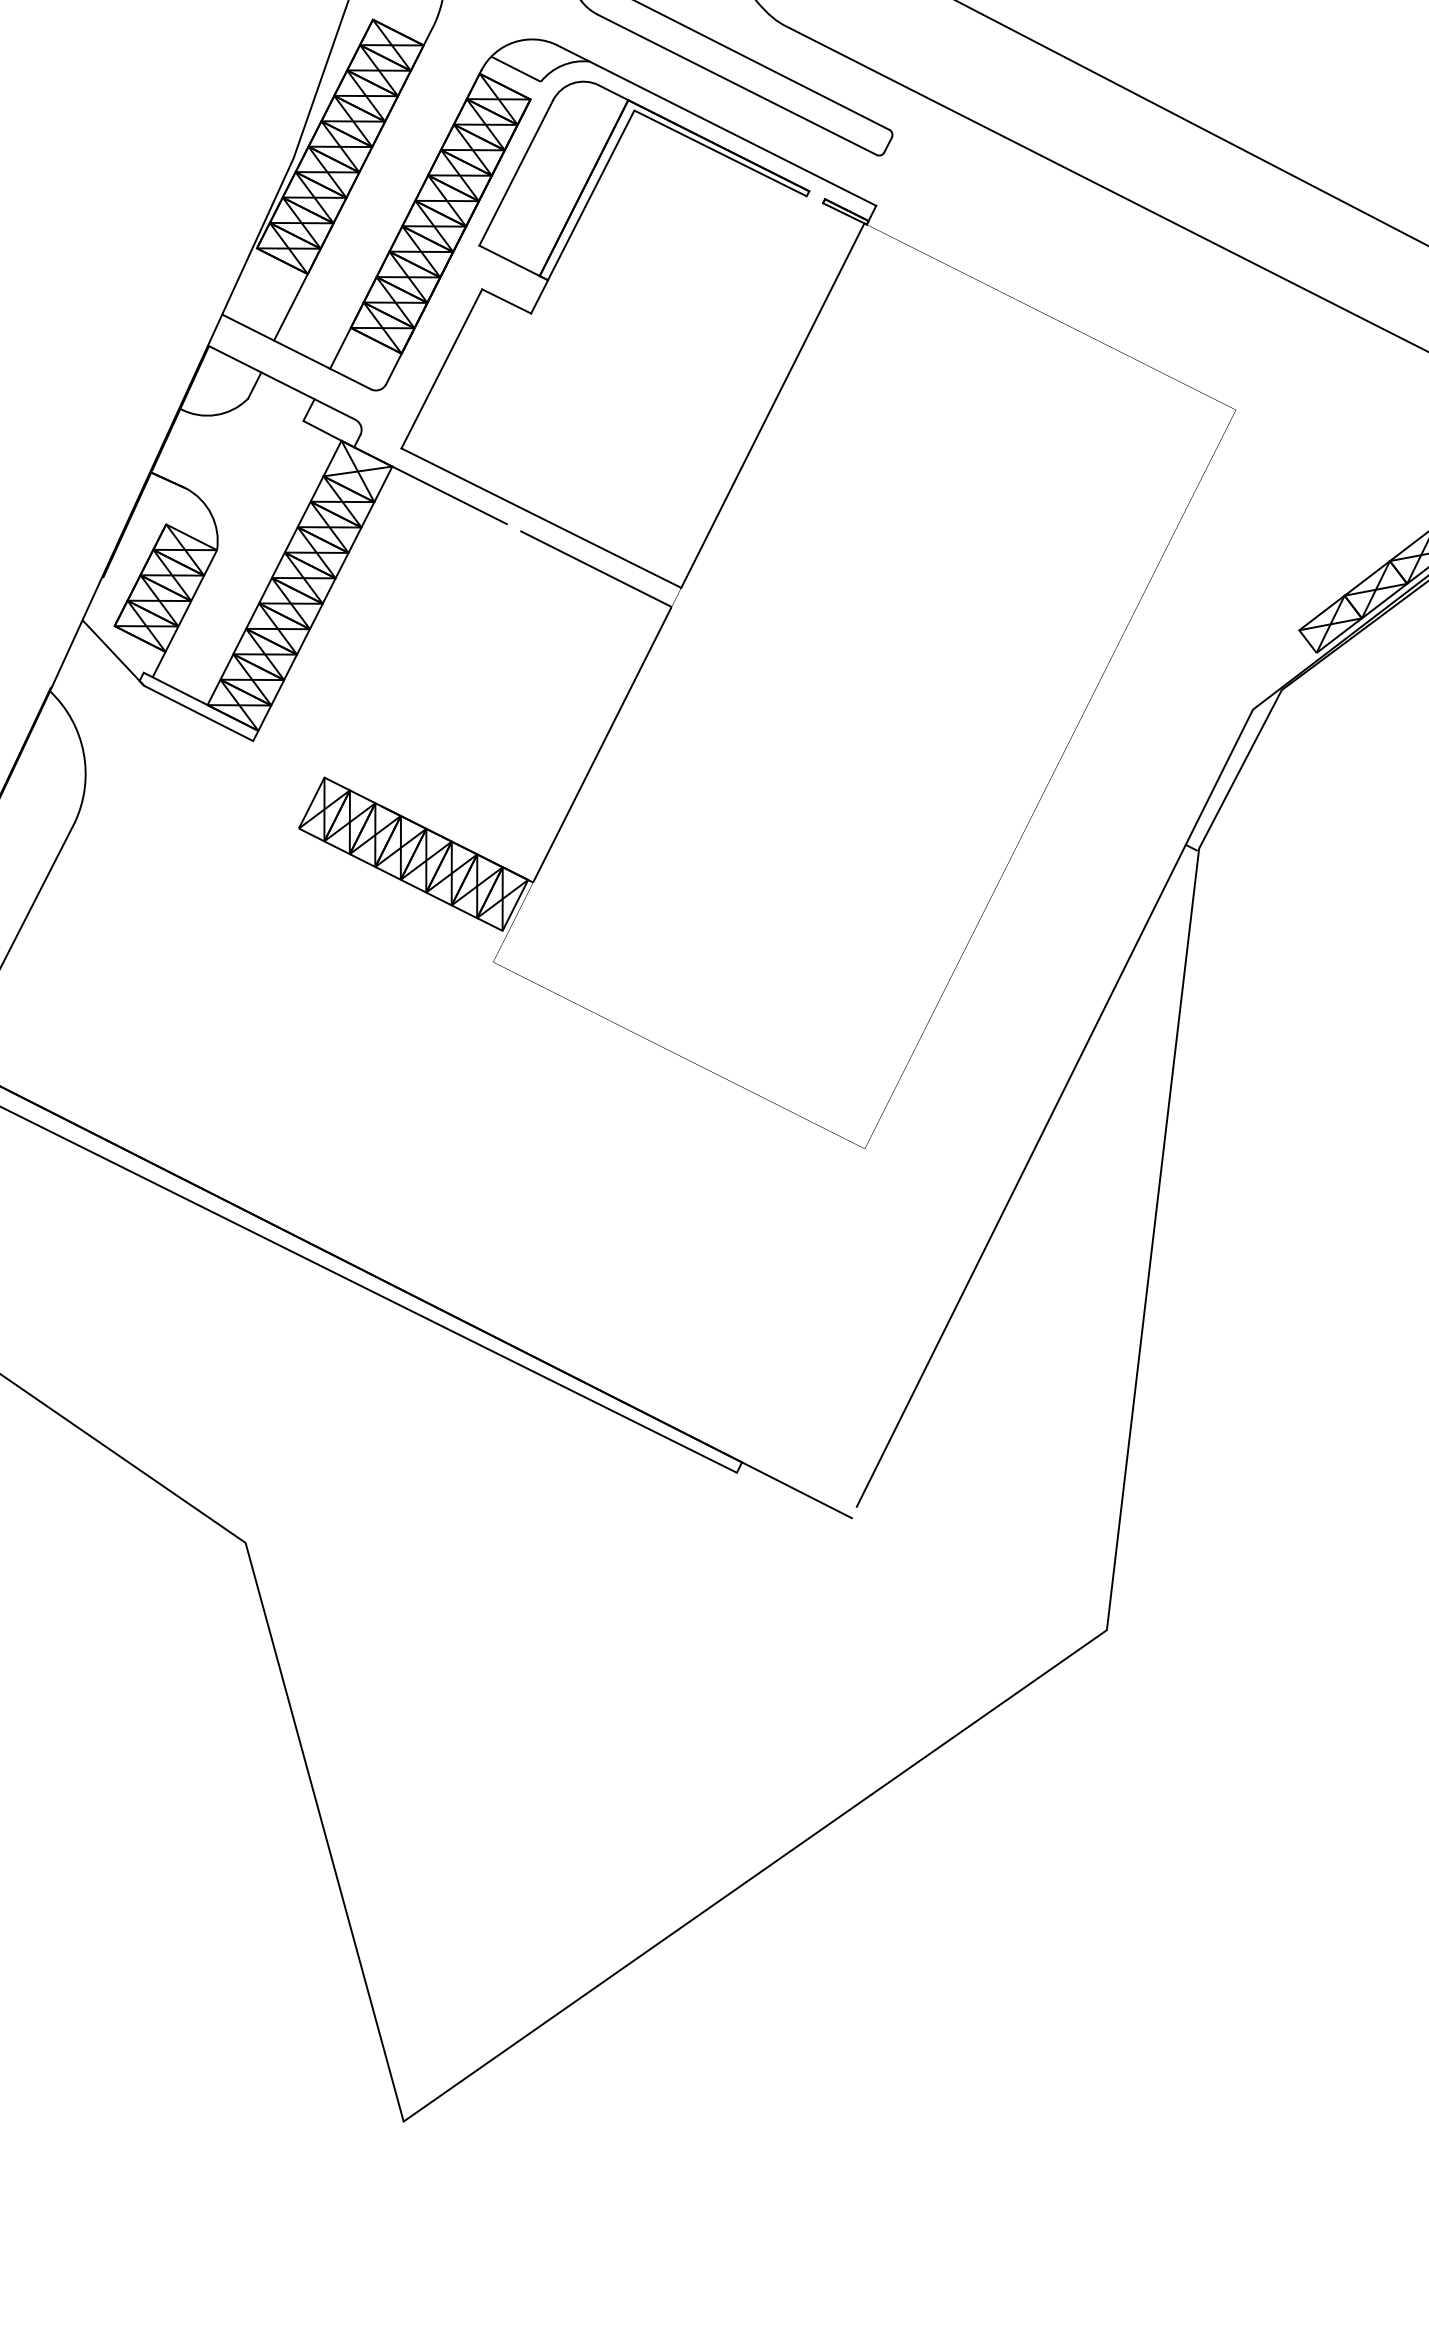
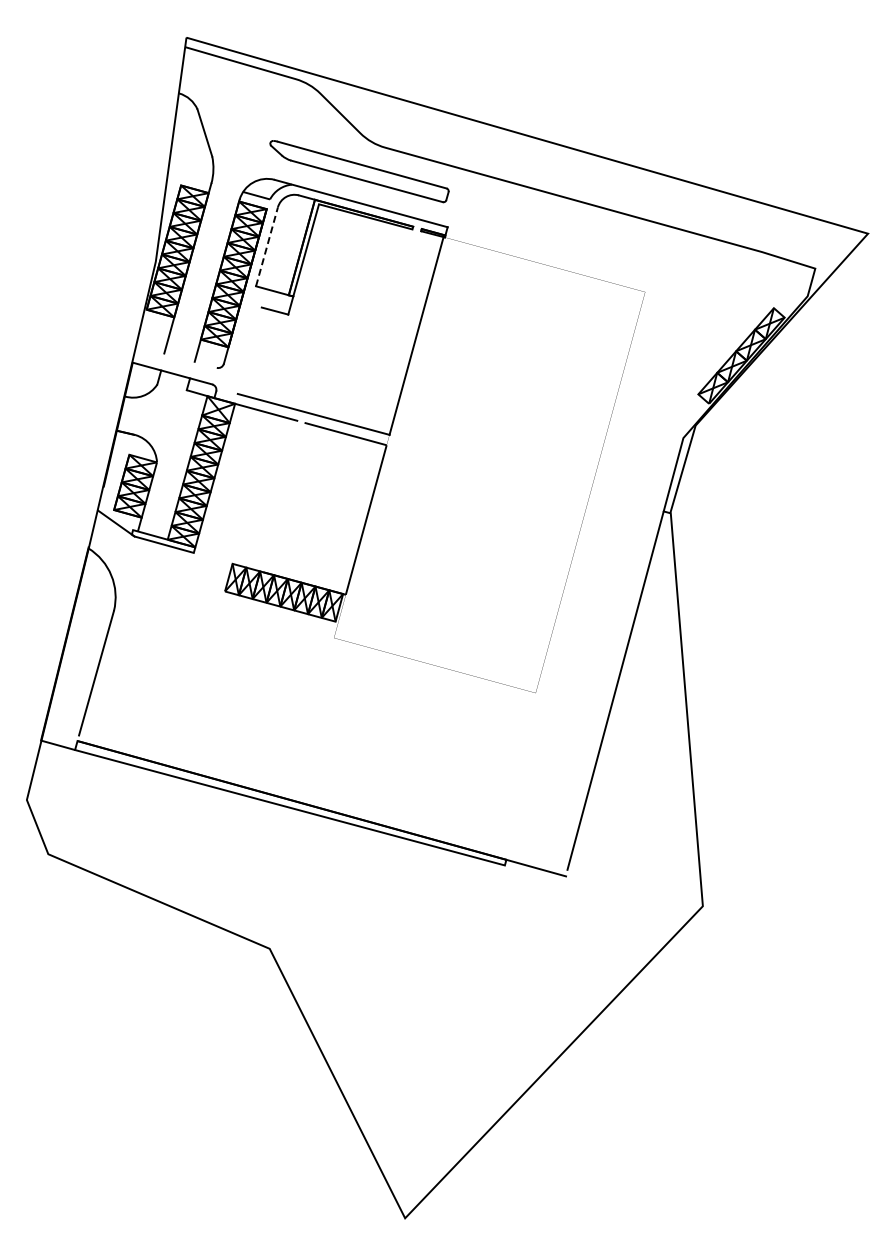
line: (517, 172) -> (267, 246), solid -> dashed
line: (296, 351) -> (176, 356), removed
line: (441, 368) -> (249, 350), removed

